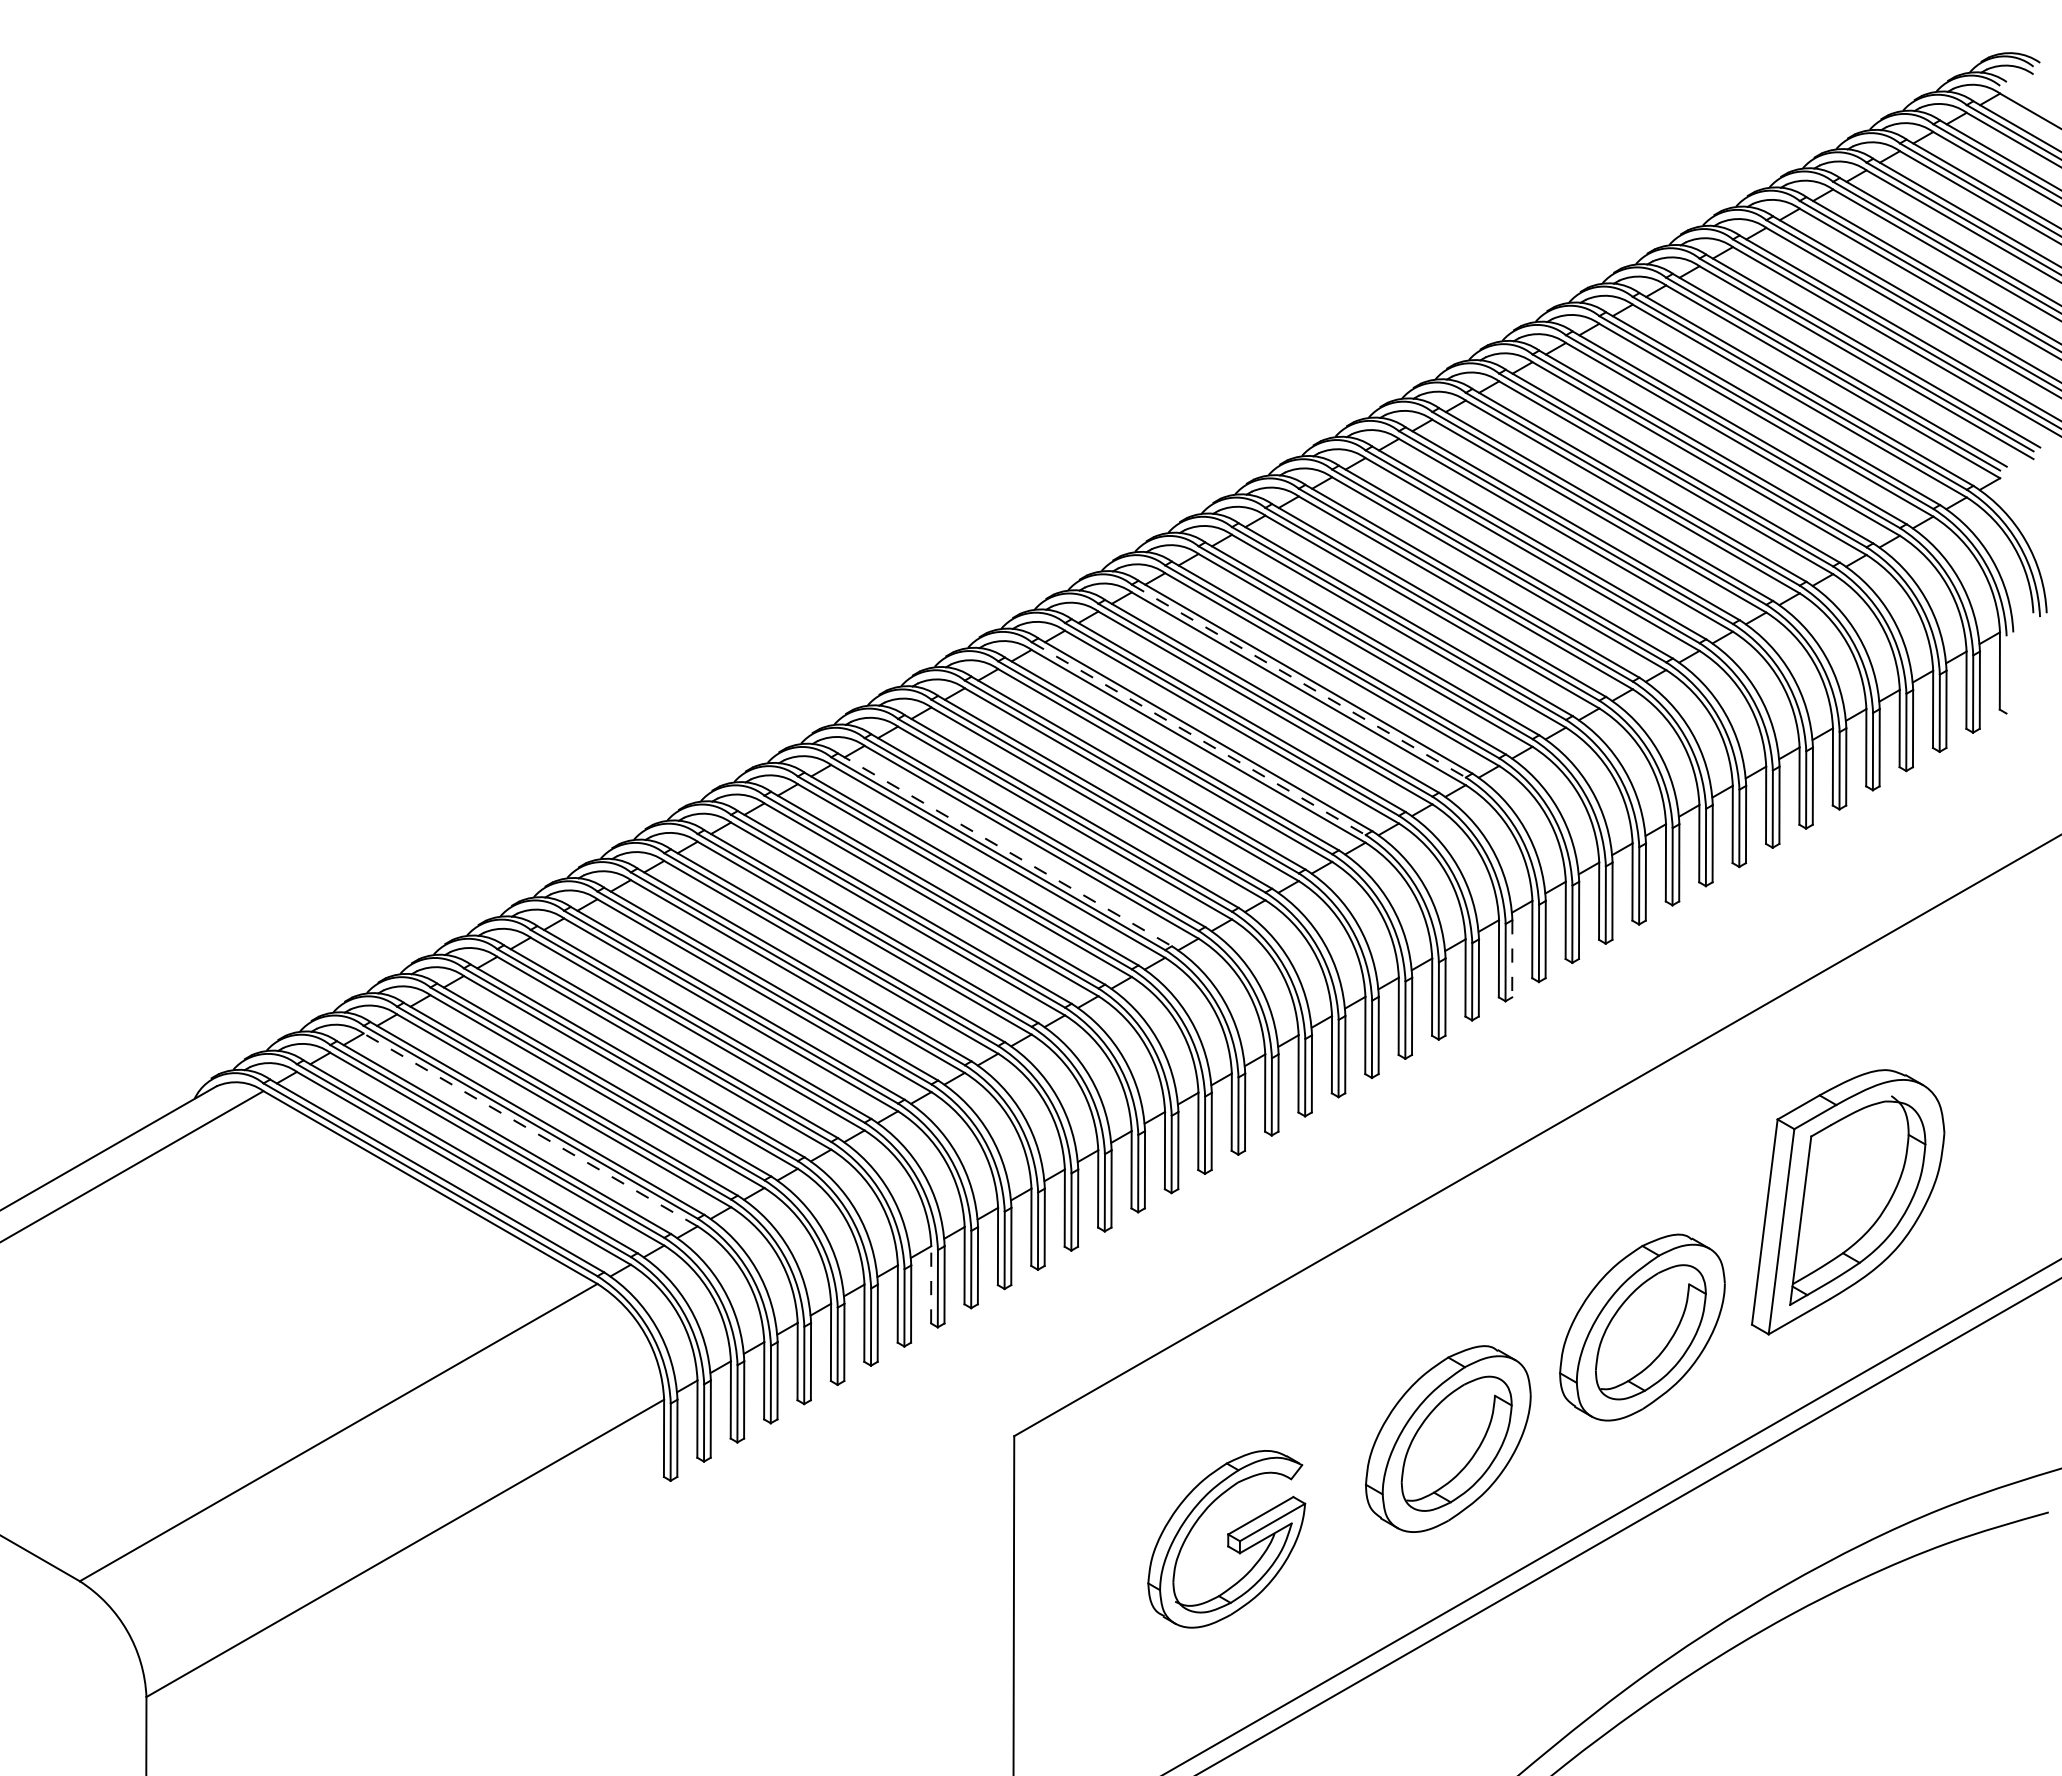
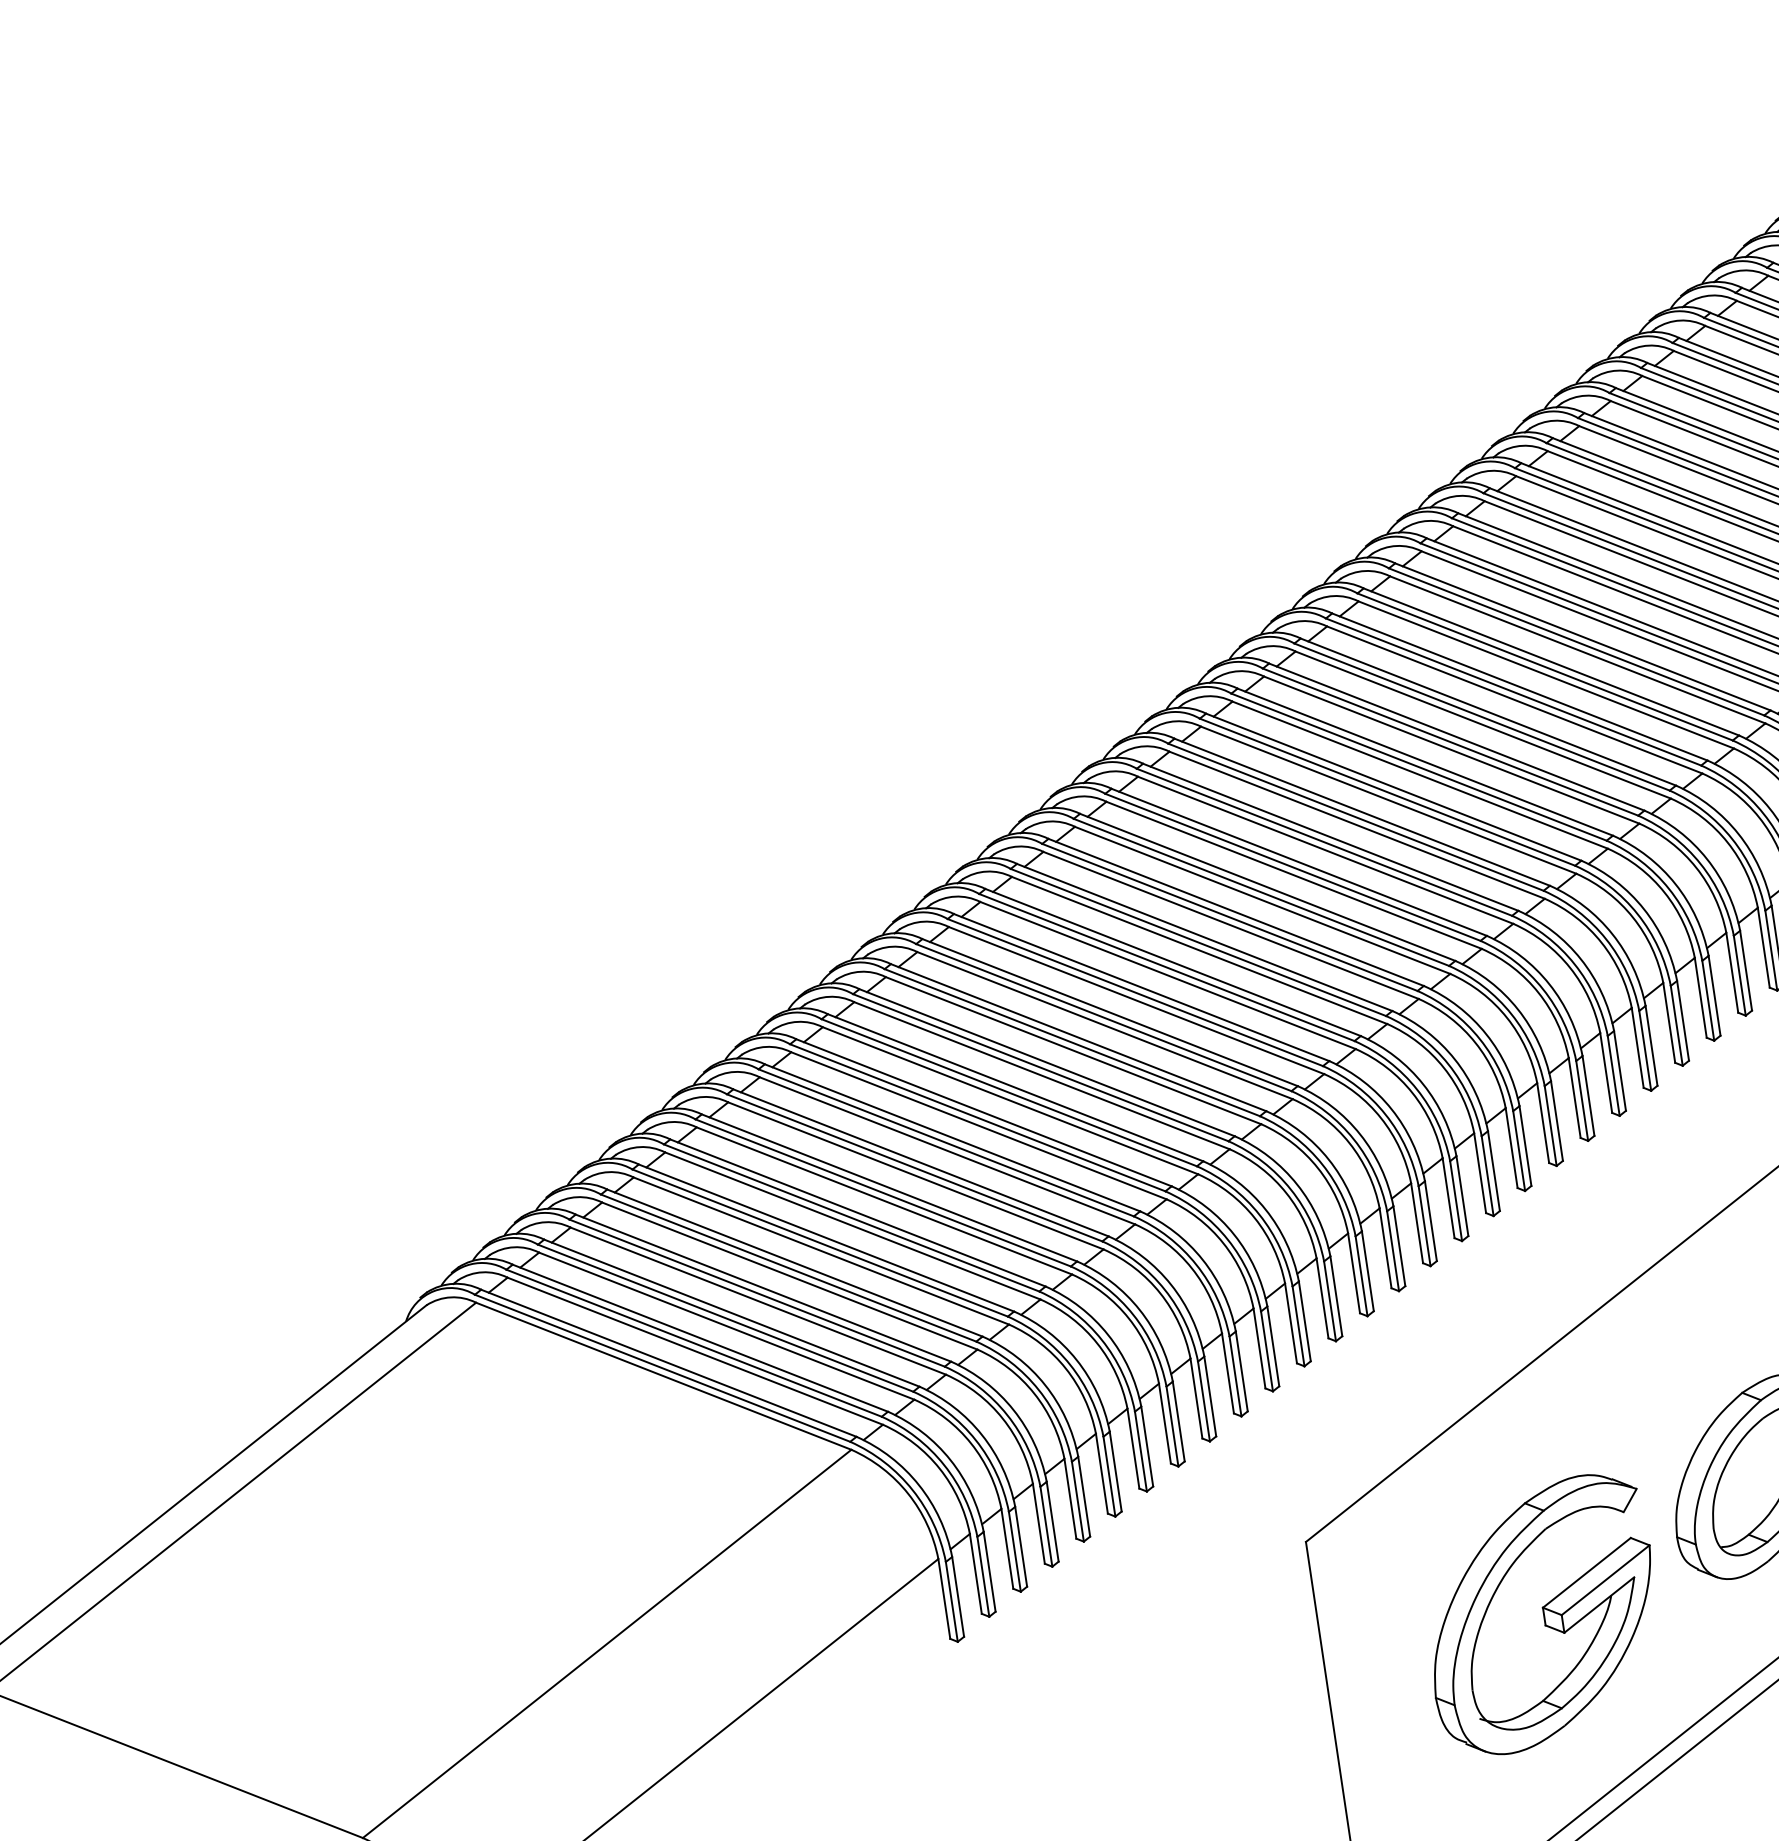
line: (1298, 681) -> (1481, 717), dashed -> solid
line: (1198, 738) -> (1387, 792), dashed -> solid
line: (1004, 849) -> (1204, 937), dashed -> solid
line: (1512, 958) -> (1746, 970), dashed -> solid
line: (530, 1129) -> (758, 1300), dashed -> solid
line: (931, 1284) -> (1196, 1398), dashed -> solid
part: (1226, 1539) -> (1541, 1615), size x1.43

